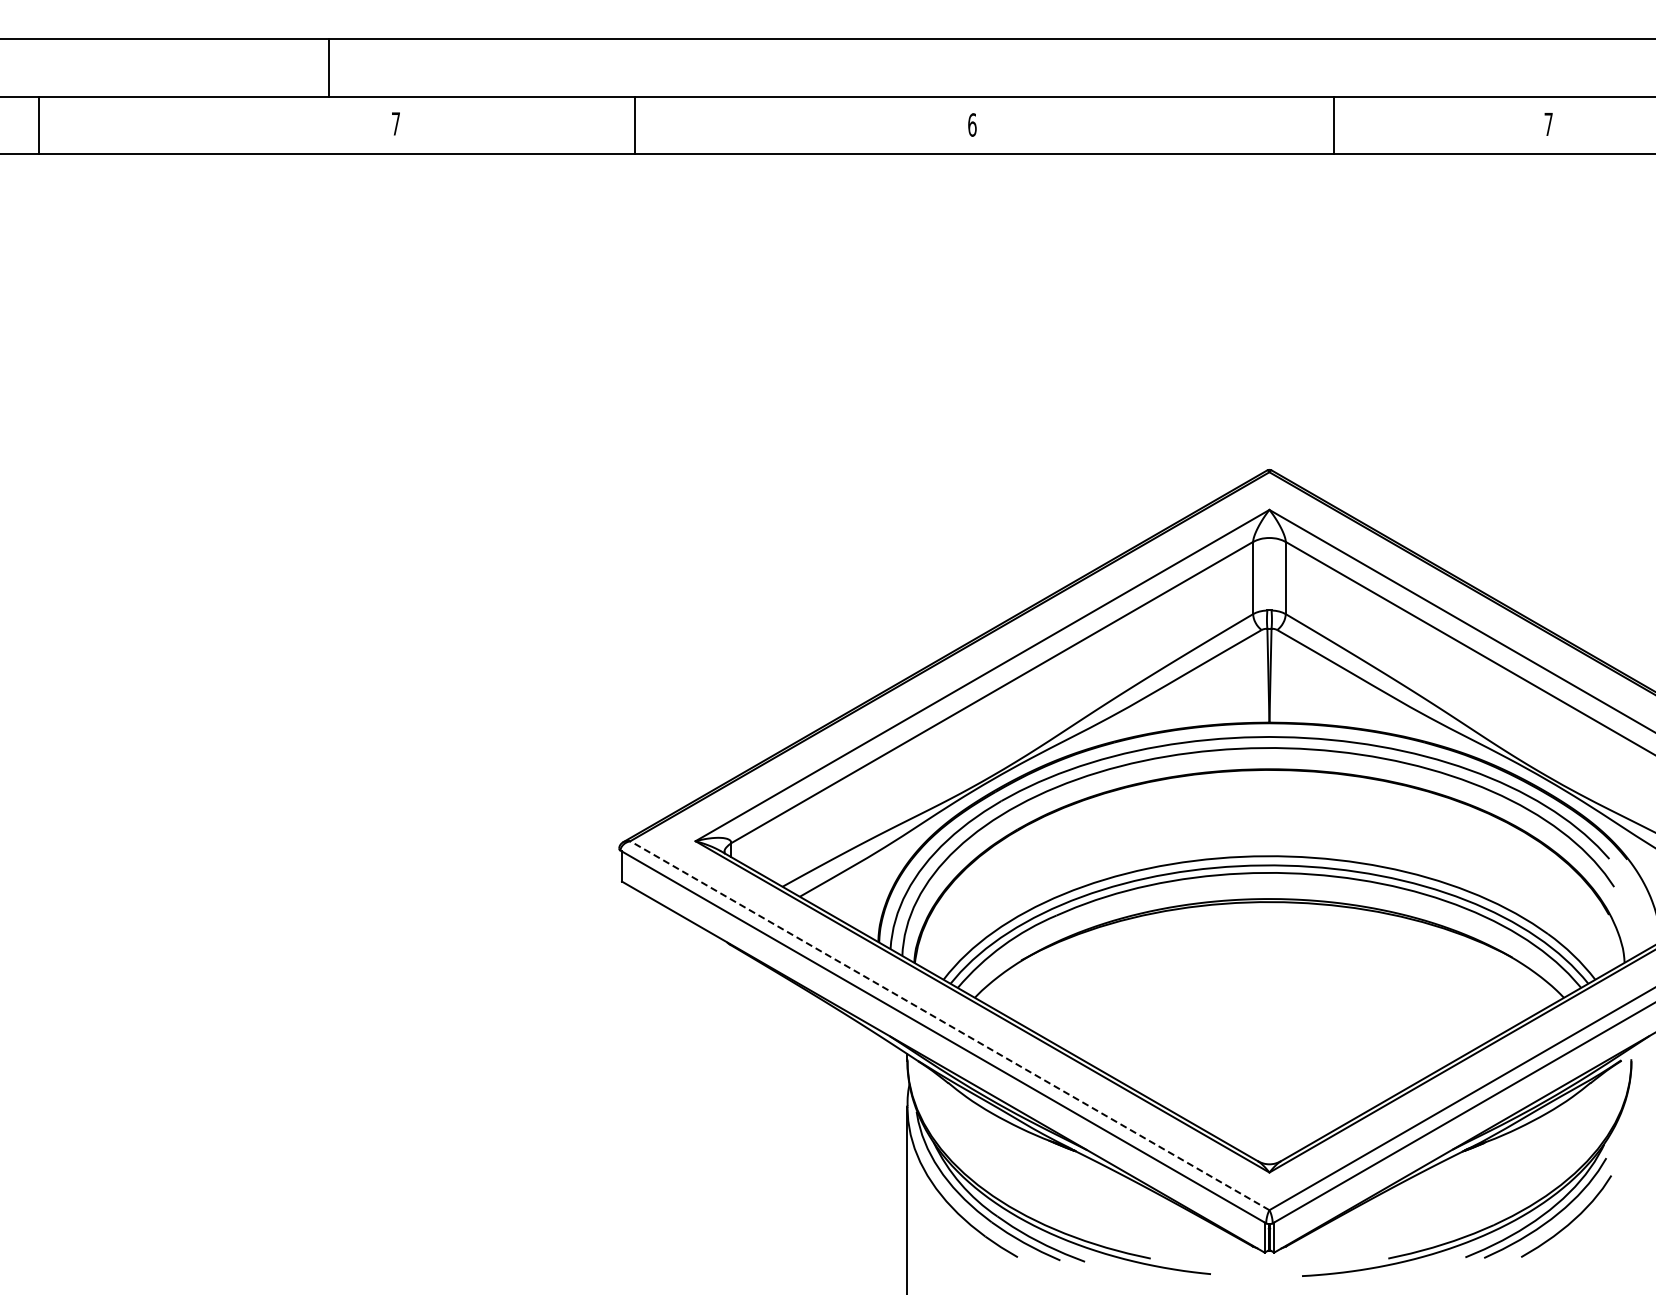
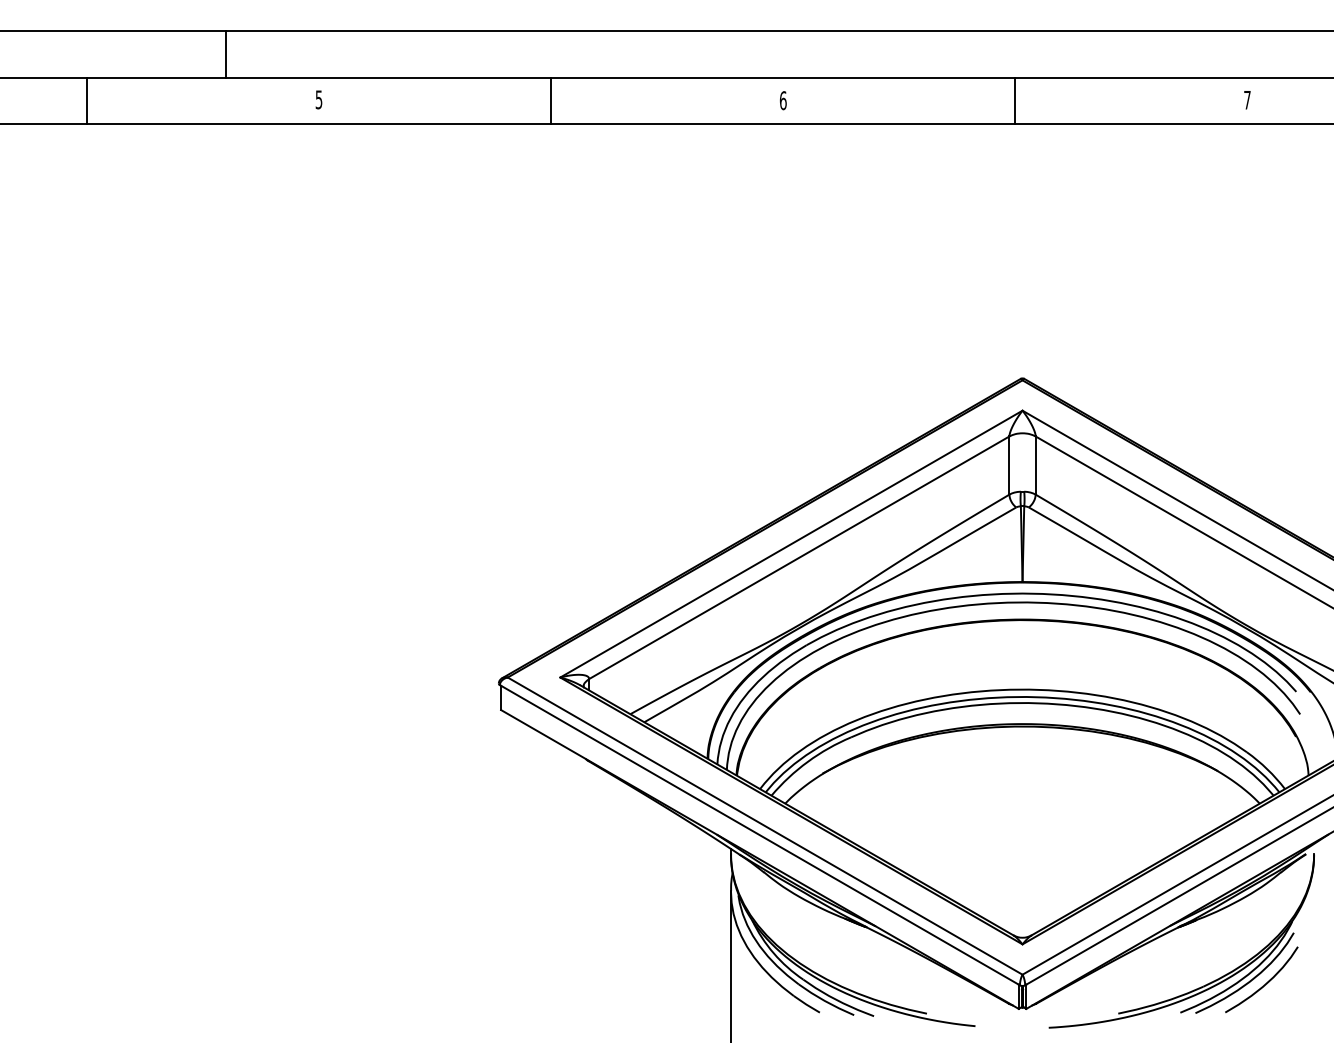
line: (329, 67) -> (226, 54), moved
text: (395, 123) -> (318, 99), 7 -> 5
line: (39, 125) -> (86, 101), moved
line: (634, 125) -> (550, 101), moved
line: (1334, 125) -> (1015, 101), moved
line: (949, 1025) -> (764, 825), dashed -> solid

